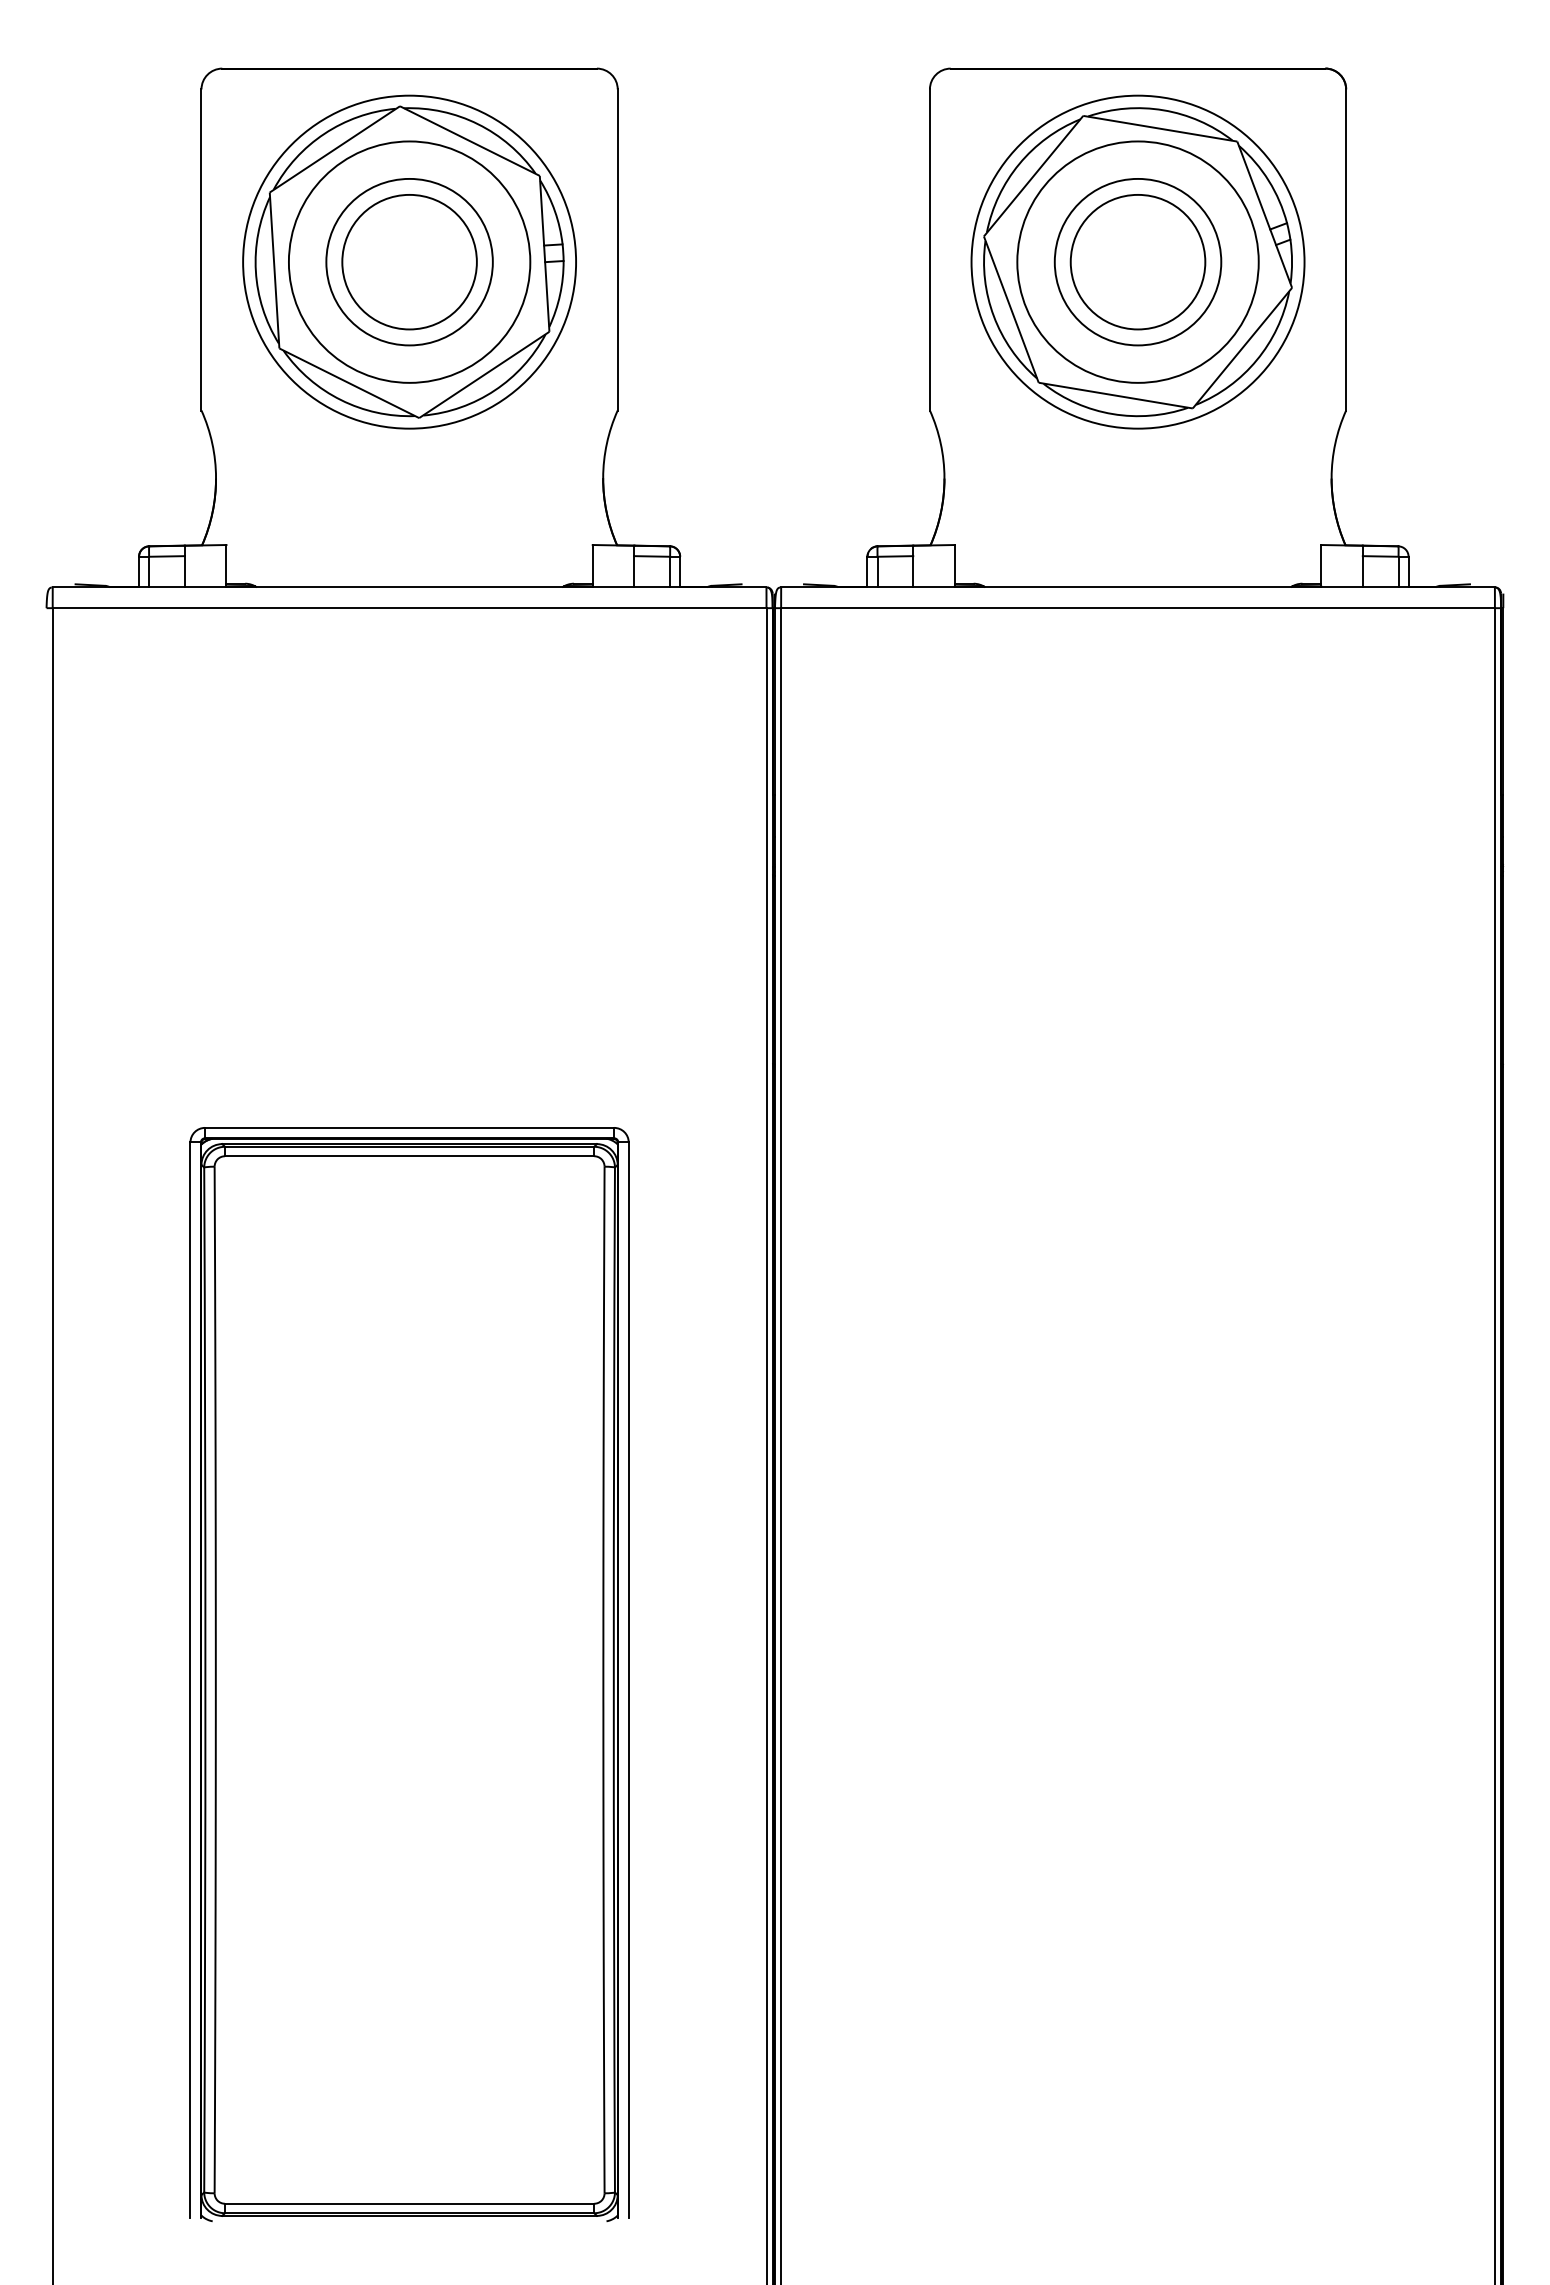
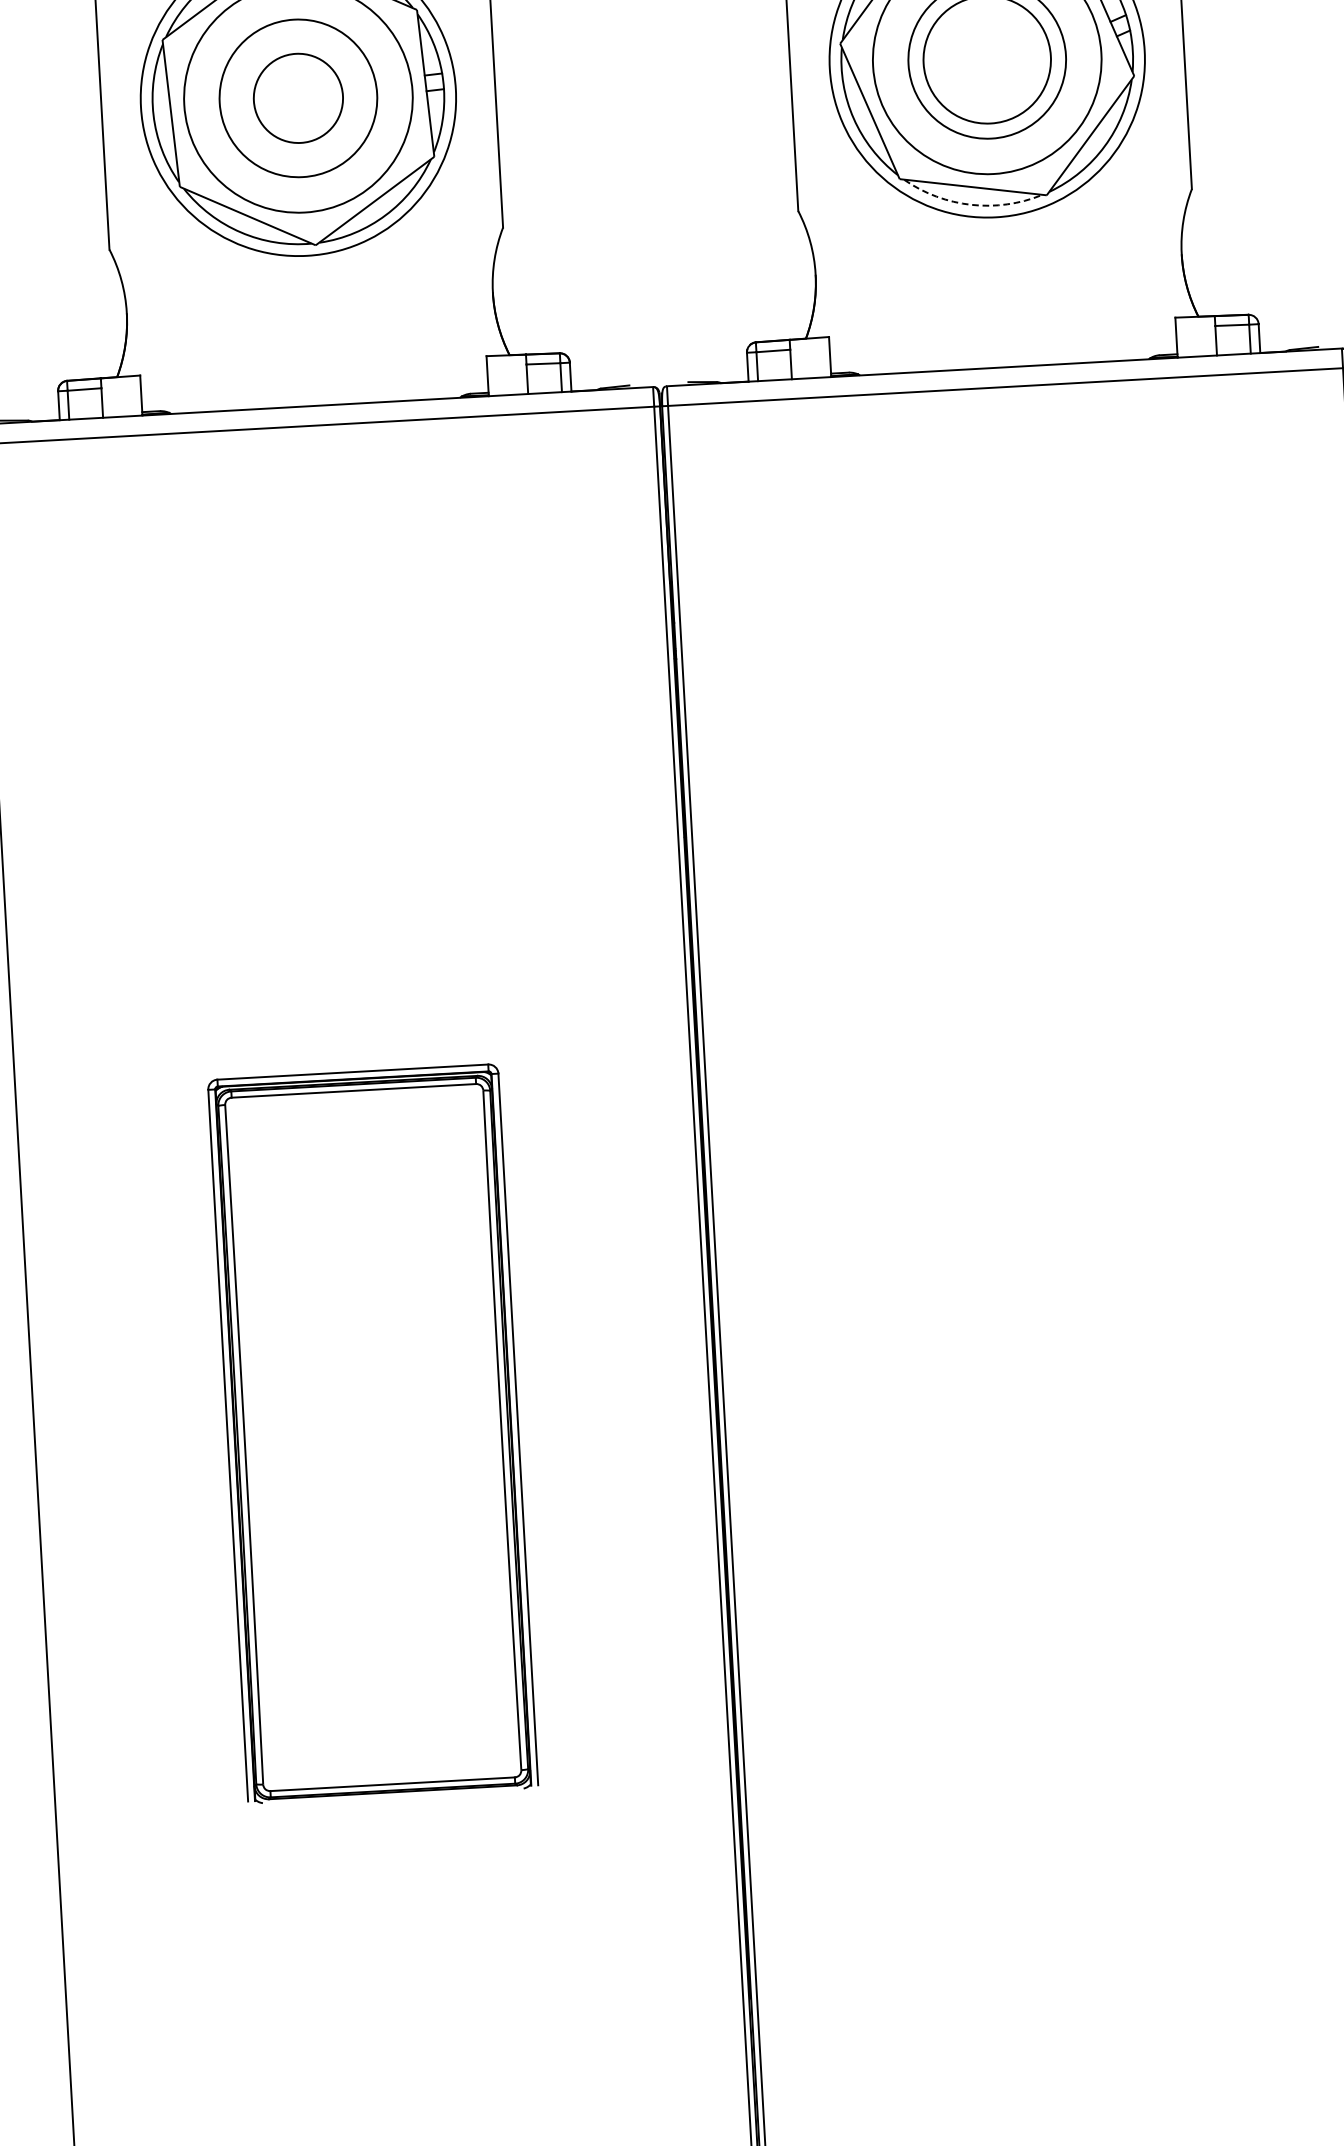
circle: (409, 261) -> (298, 97), size x0.7
arc: (1112, 414) -> (971, 205), solid -> dashed
part: (409, 1674) -> (373, 1433), size x0.7

